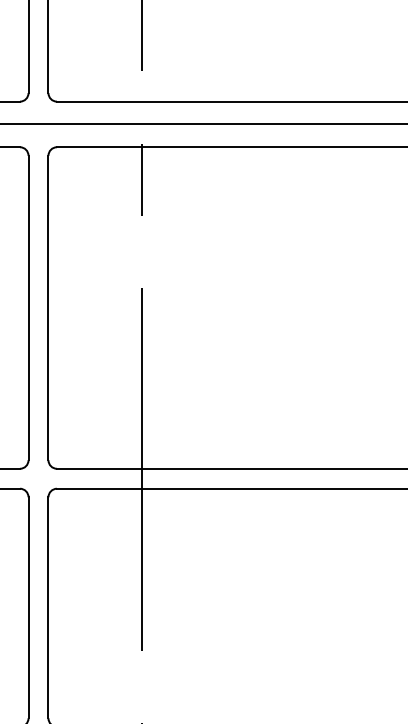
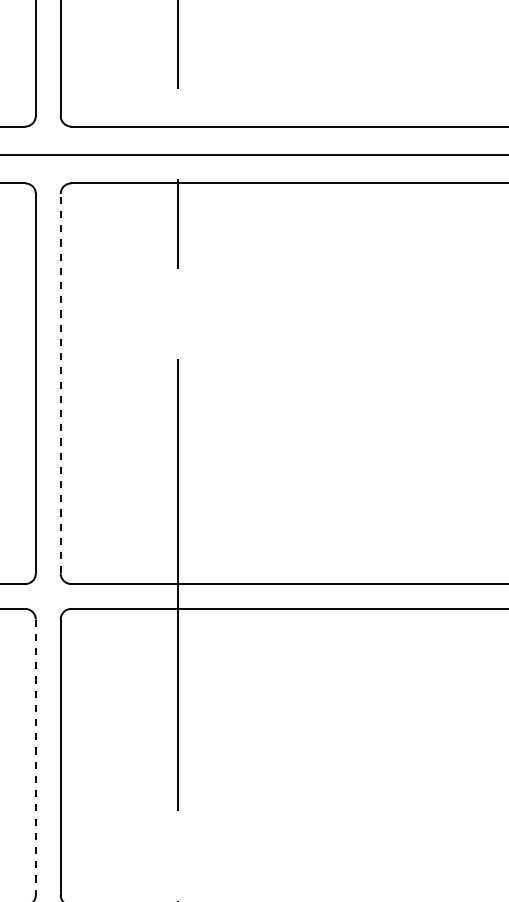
line: (48, 307) -> (60, 383), solid -> dashed
line: (28, 607) -> (35, 757), solid -> dashed

